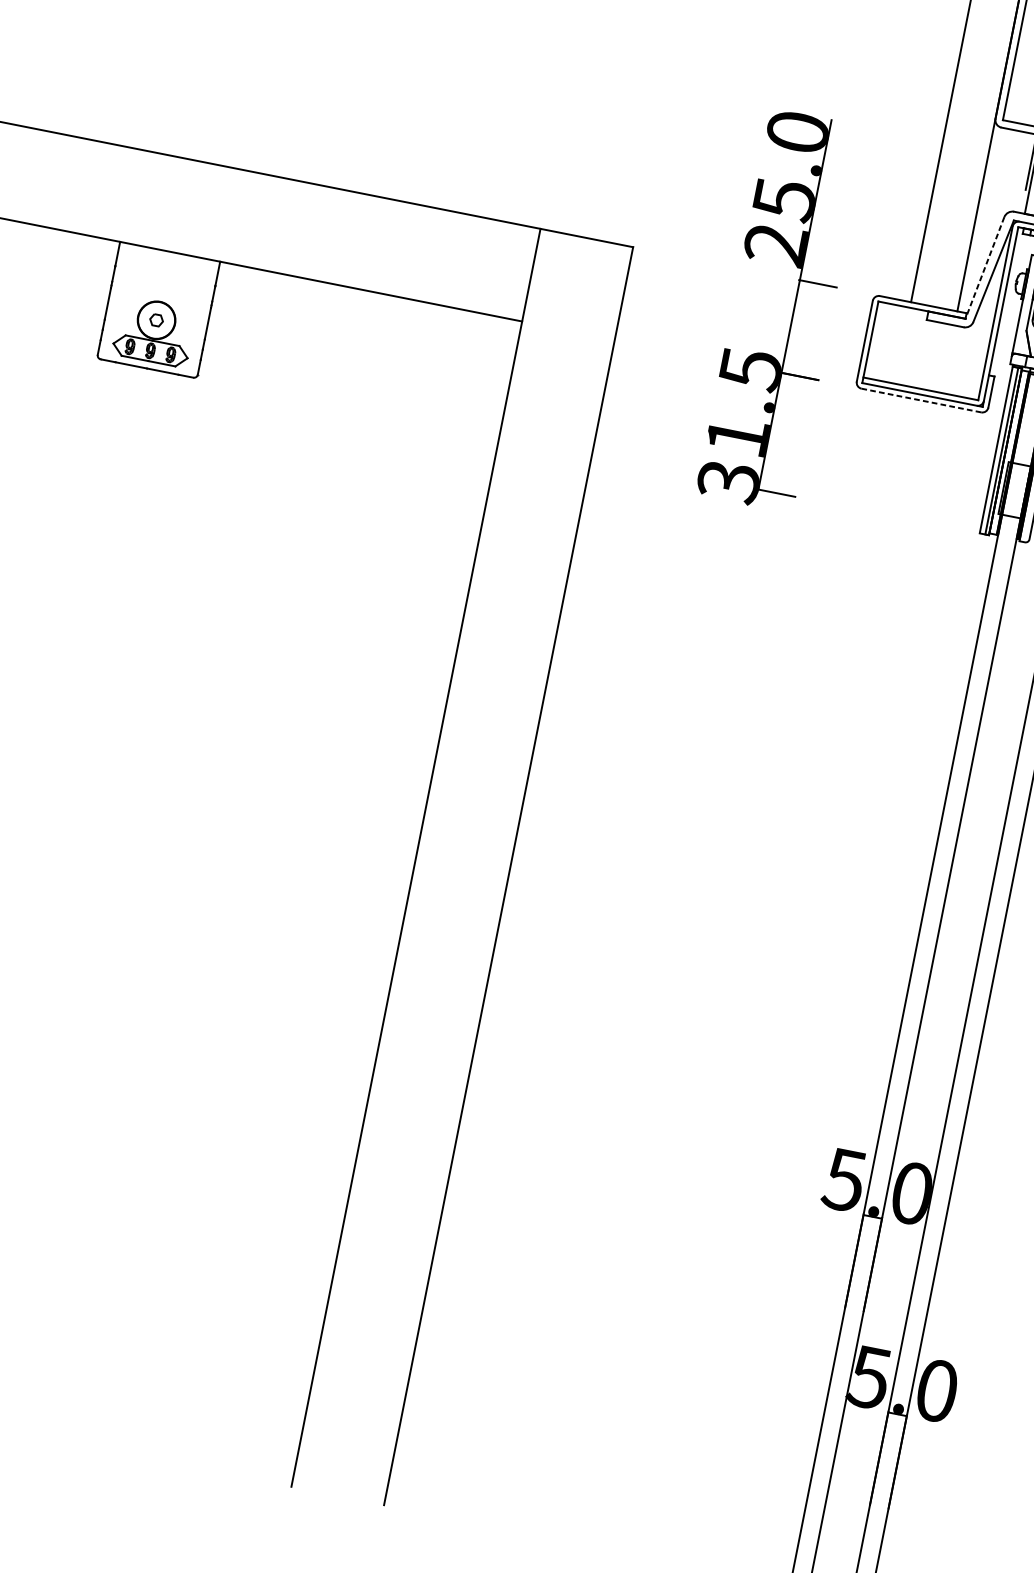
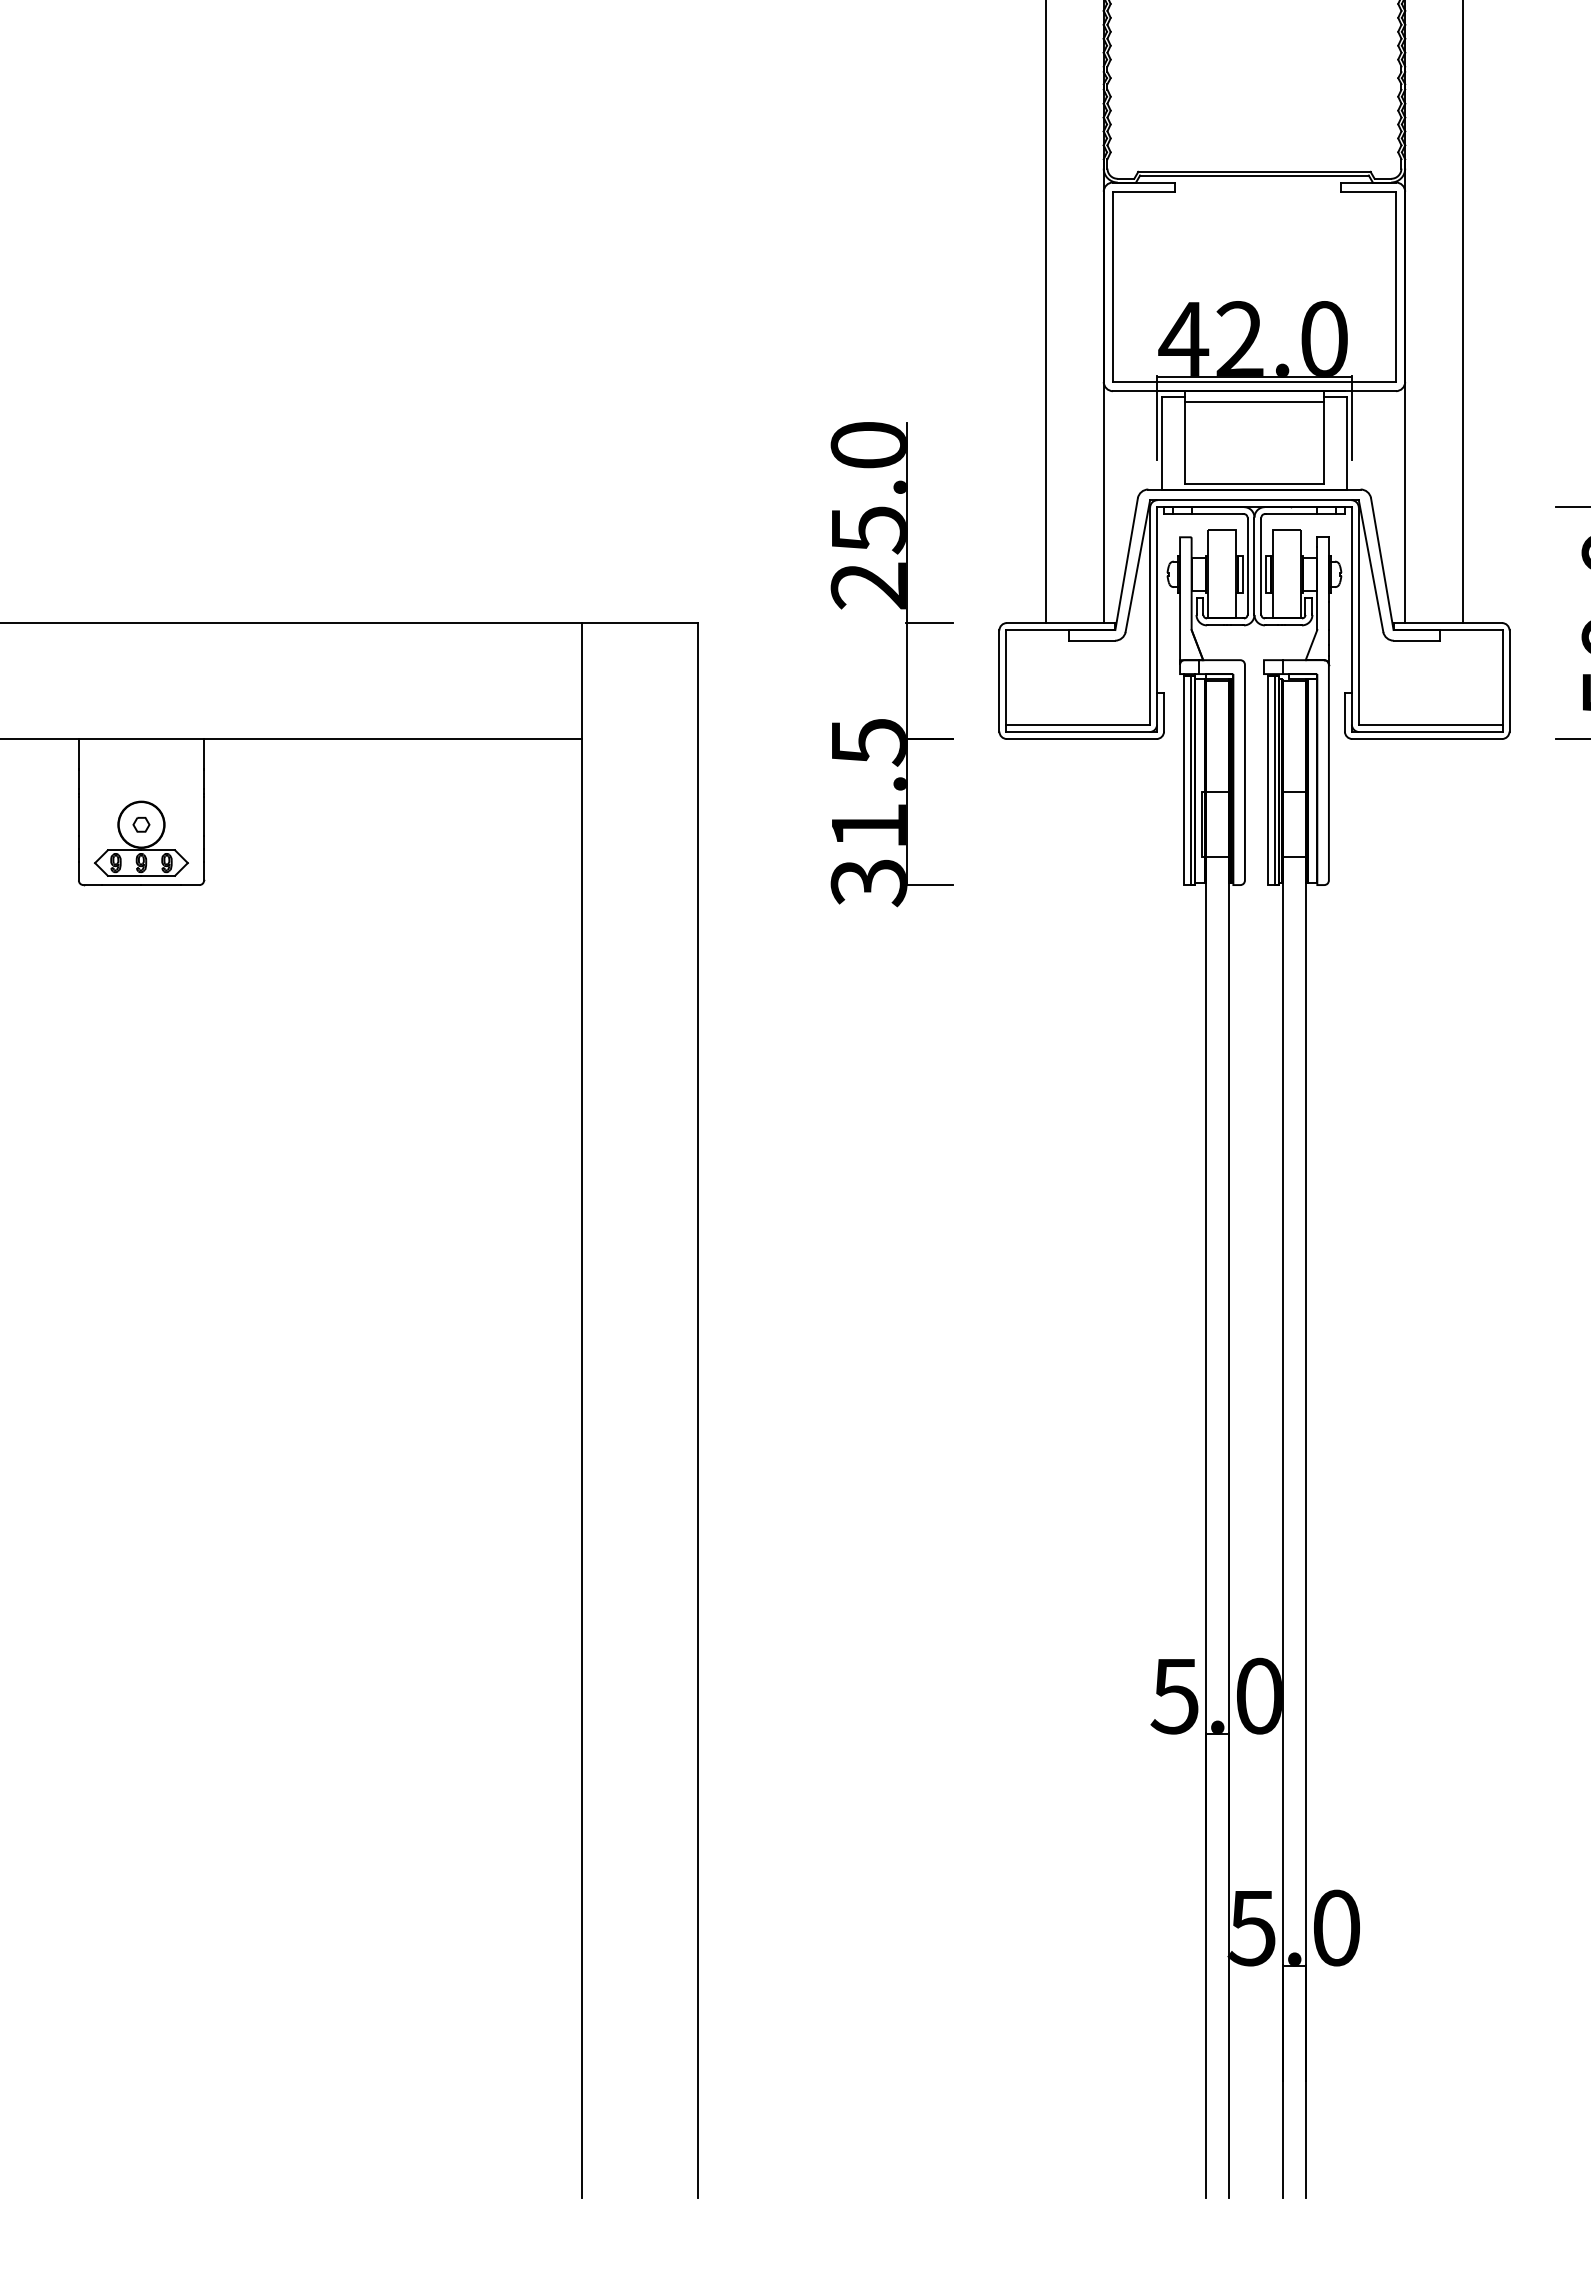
line: (984, 268) -> (1126, 564), dashed -> solid
line: (921, 400) -> (1081, 739), dashed -> solid

